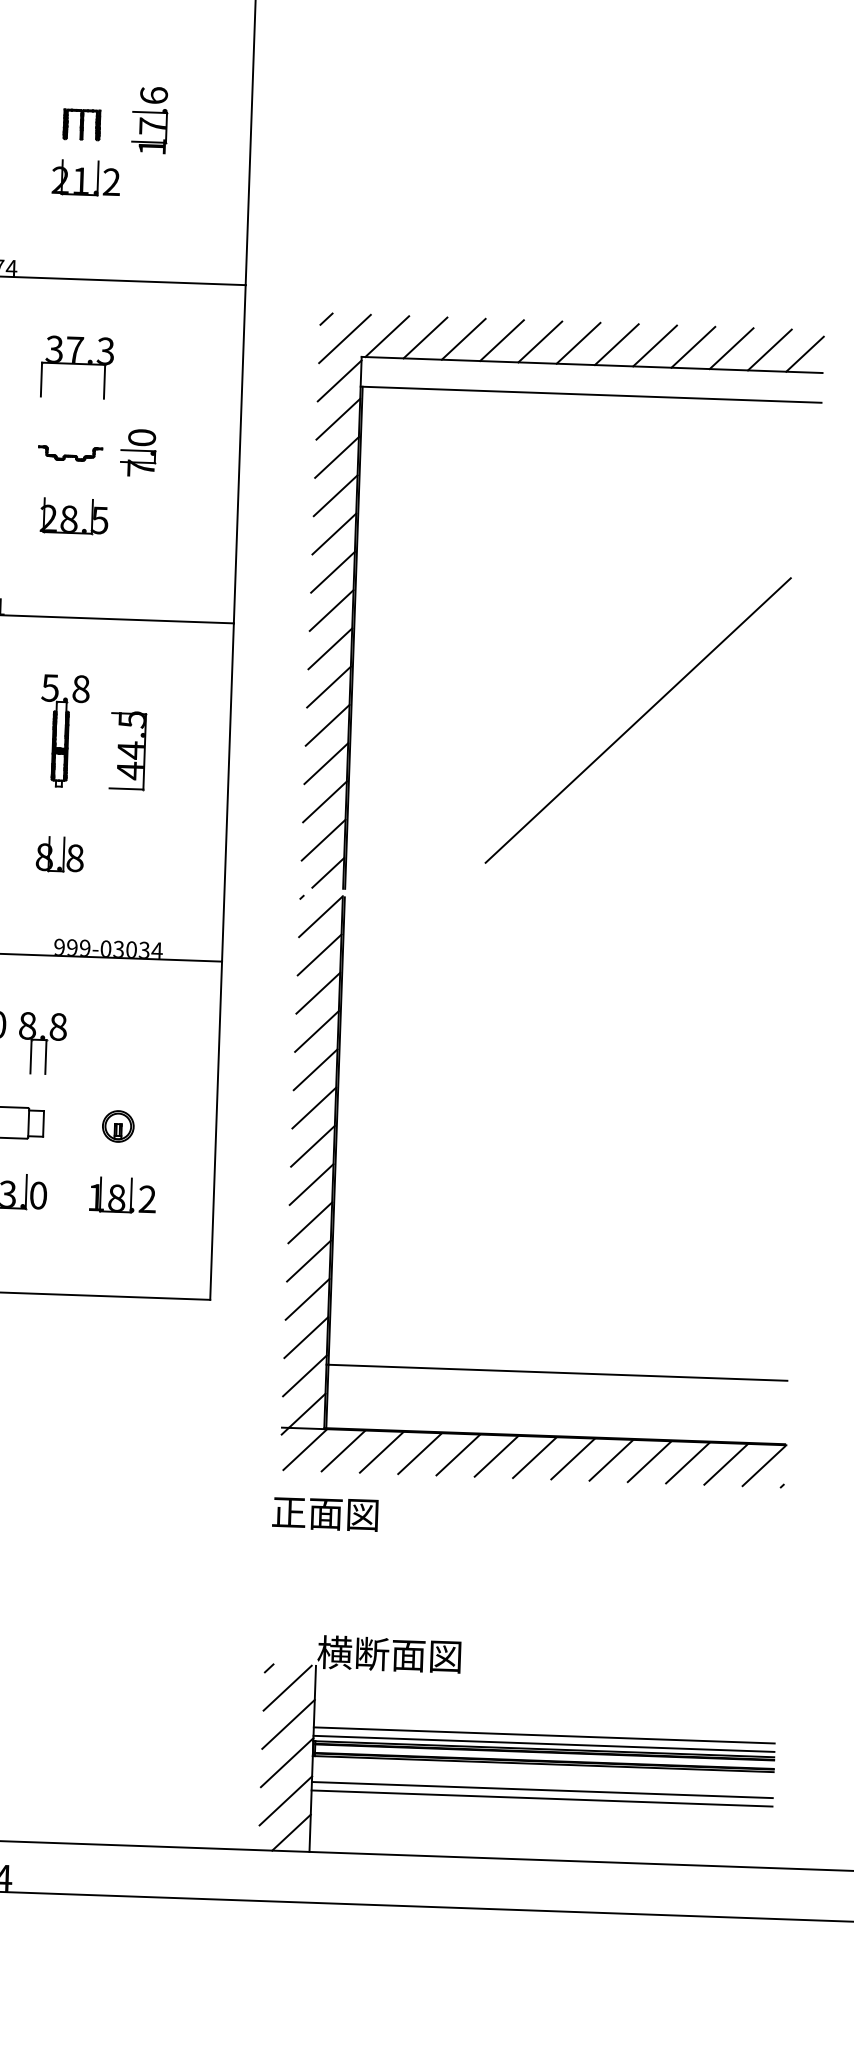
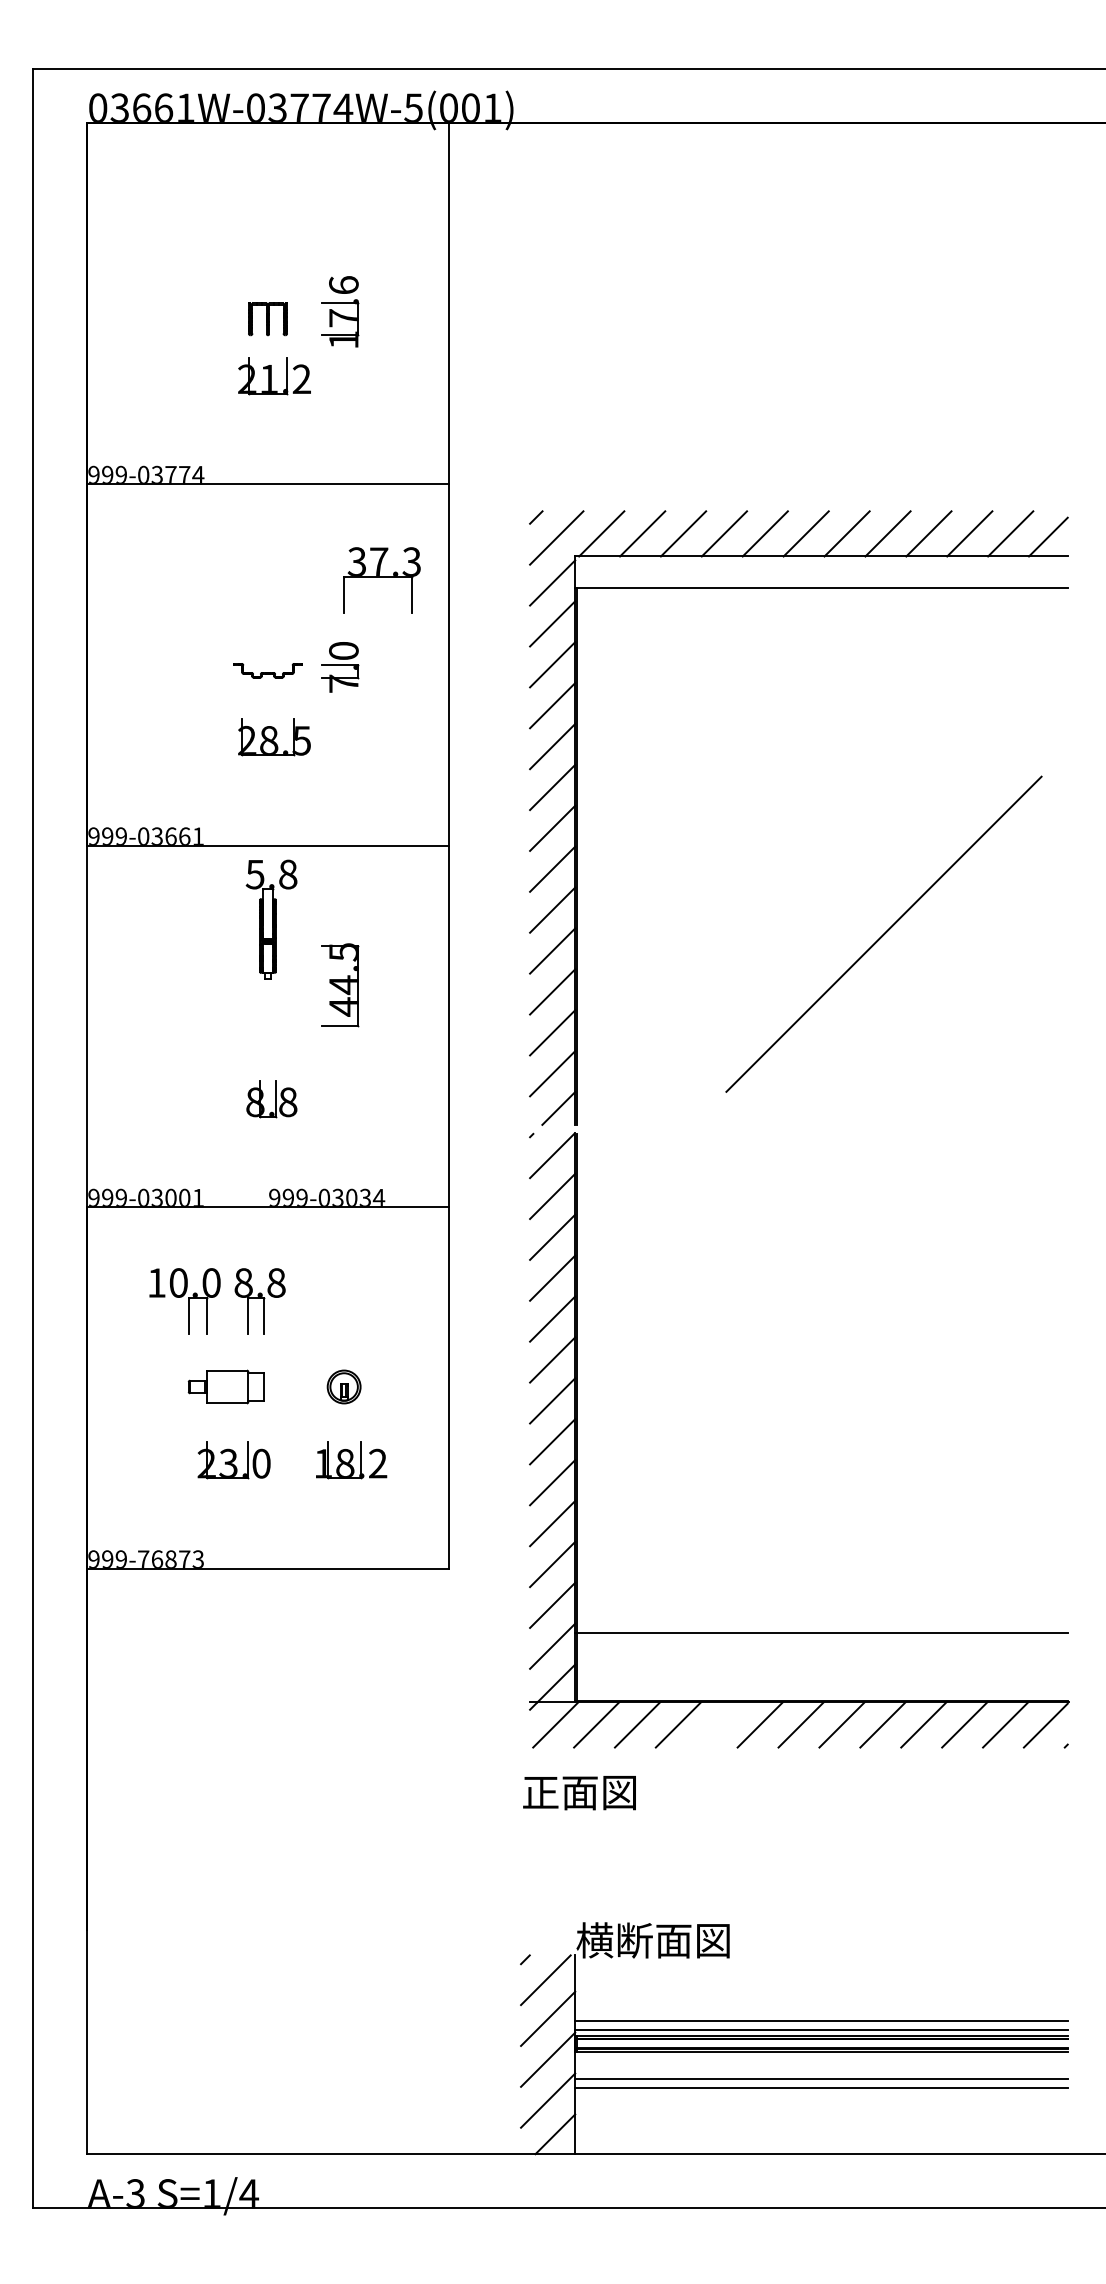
part: (76, 367) -> (381, 580), moved
part: (64, 730) -> (271, 919), moved
line: (457, 1454) -> (718, 1724), removed

